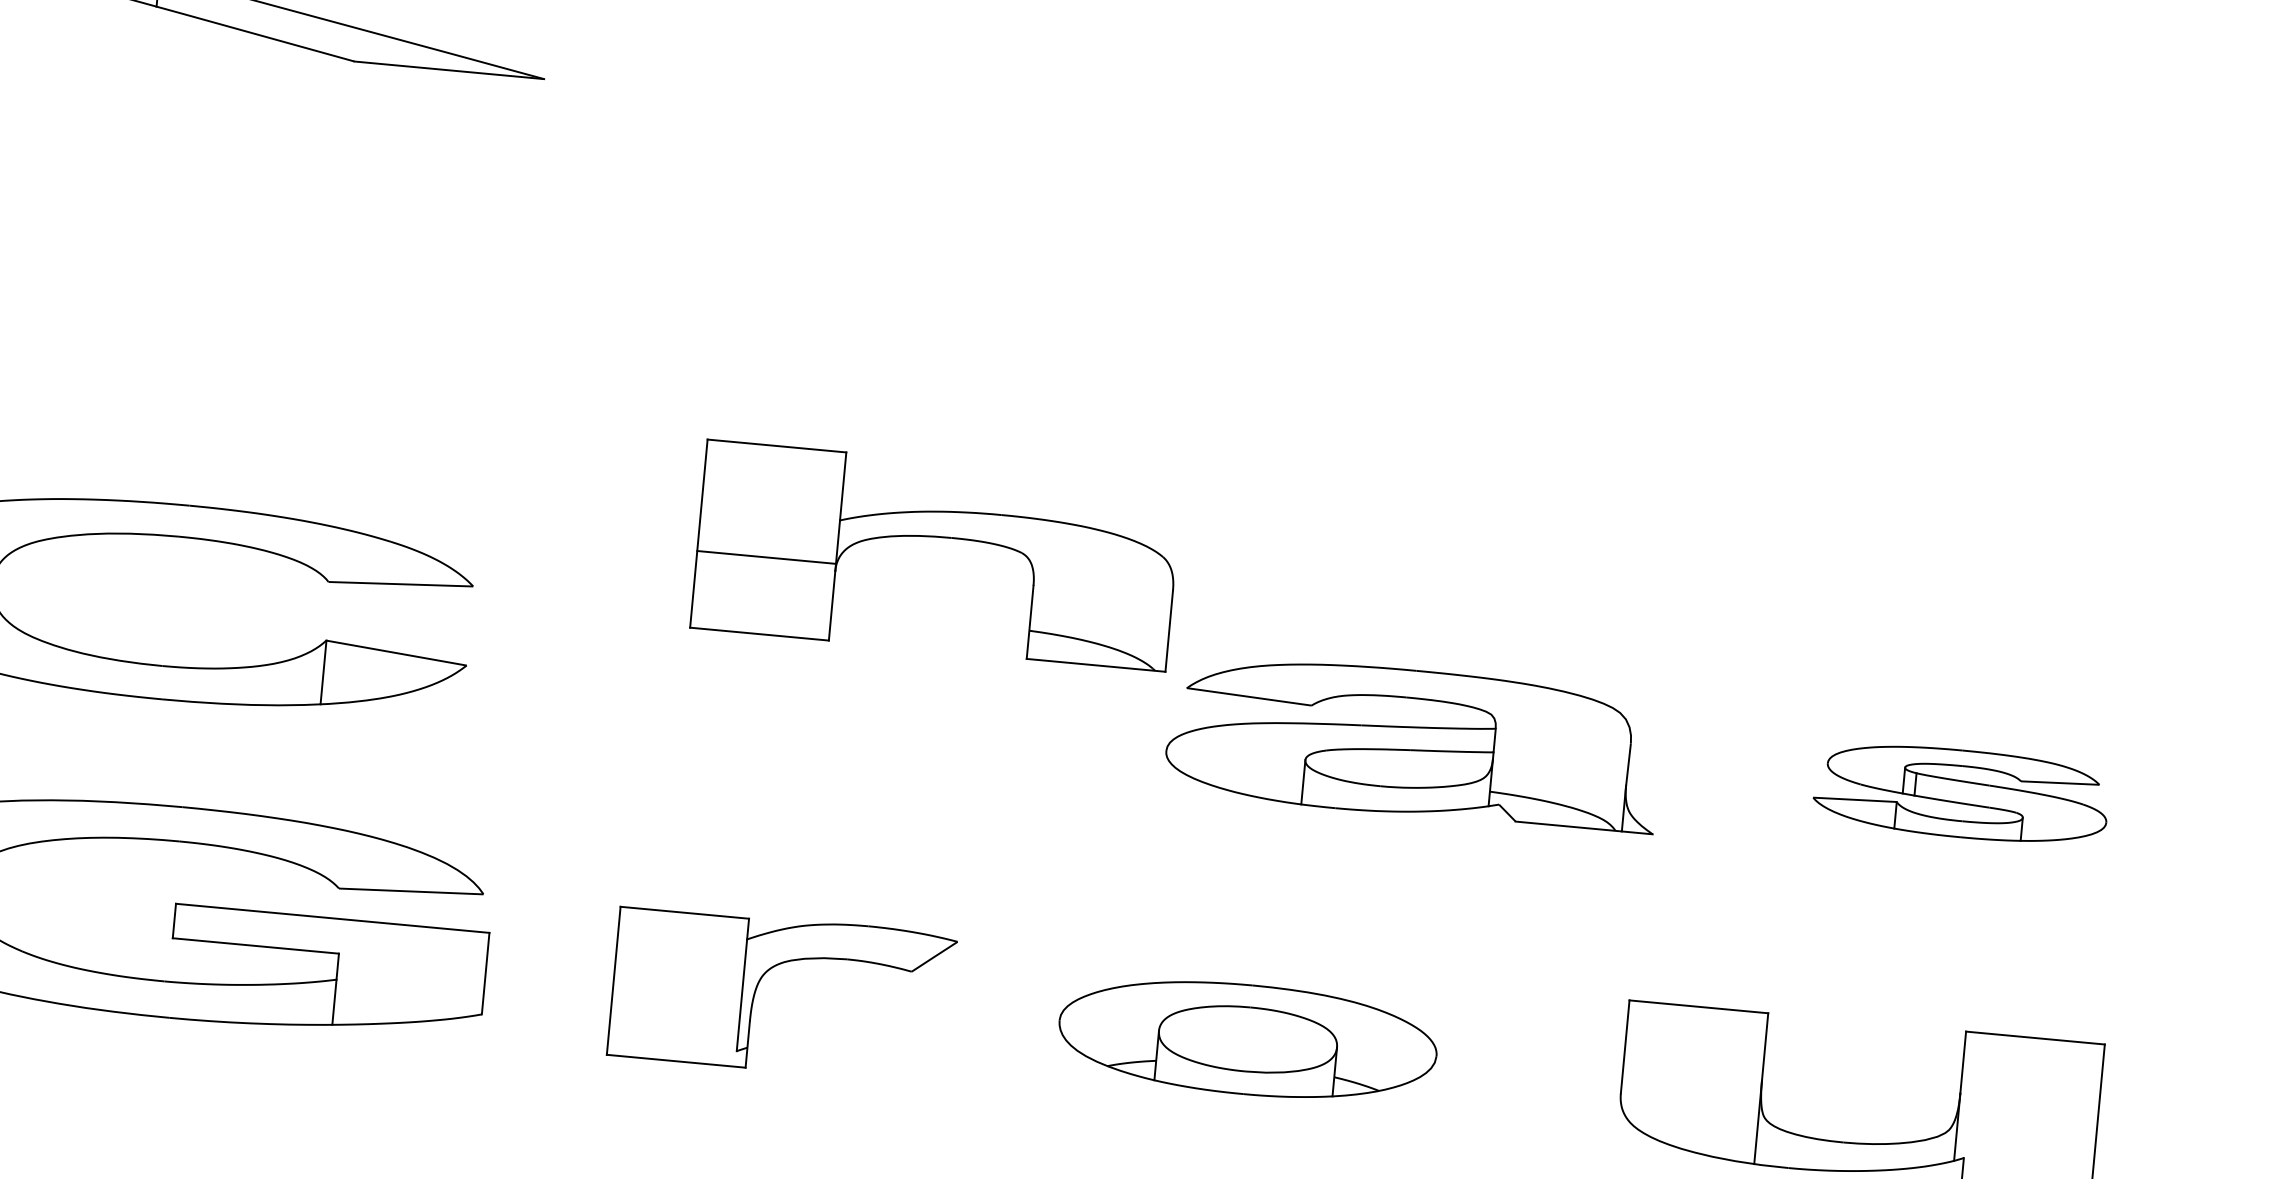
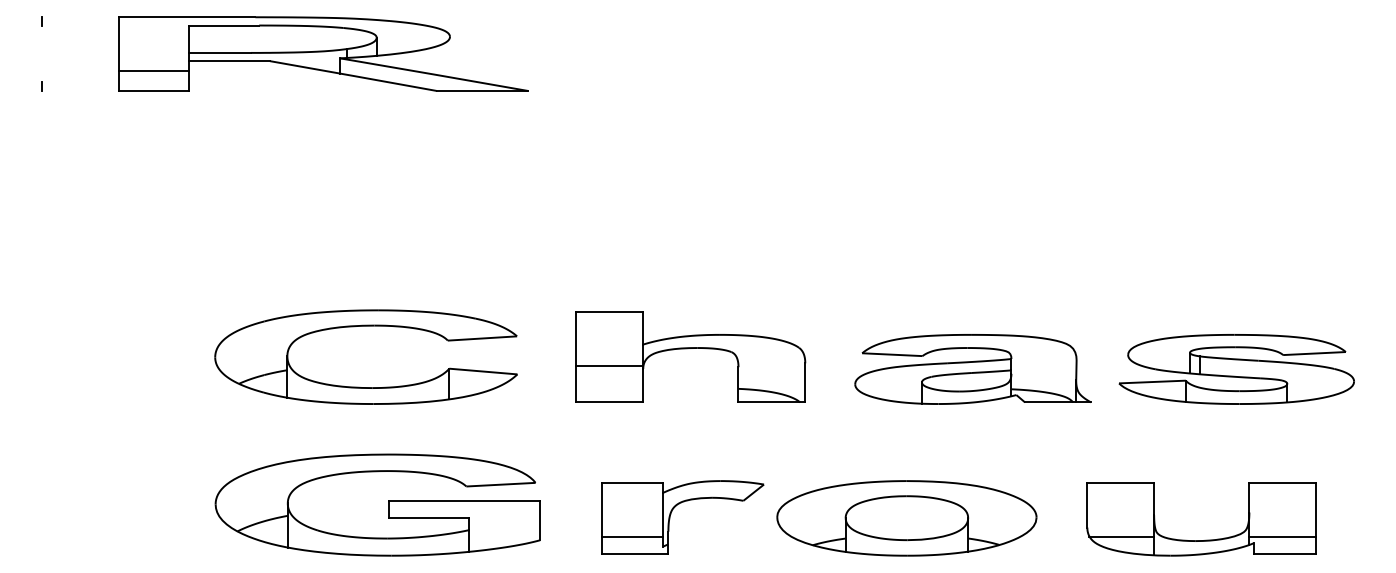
part: (931, 539) -> (687, 349), moved
part: (1961, 793) -> (1236, 369), size x1.67
line: (674, 1024) -> (632, 536), added
part: (1247, 1039) -> (906, 518), size x1.43
line: (1690, 1118) -> (1121, 536), added
line: (2024, 1149) -> (1282, 536), added

